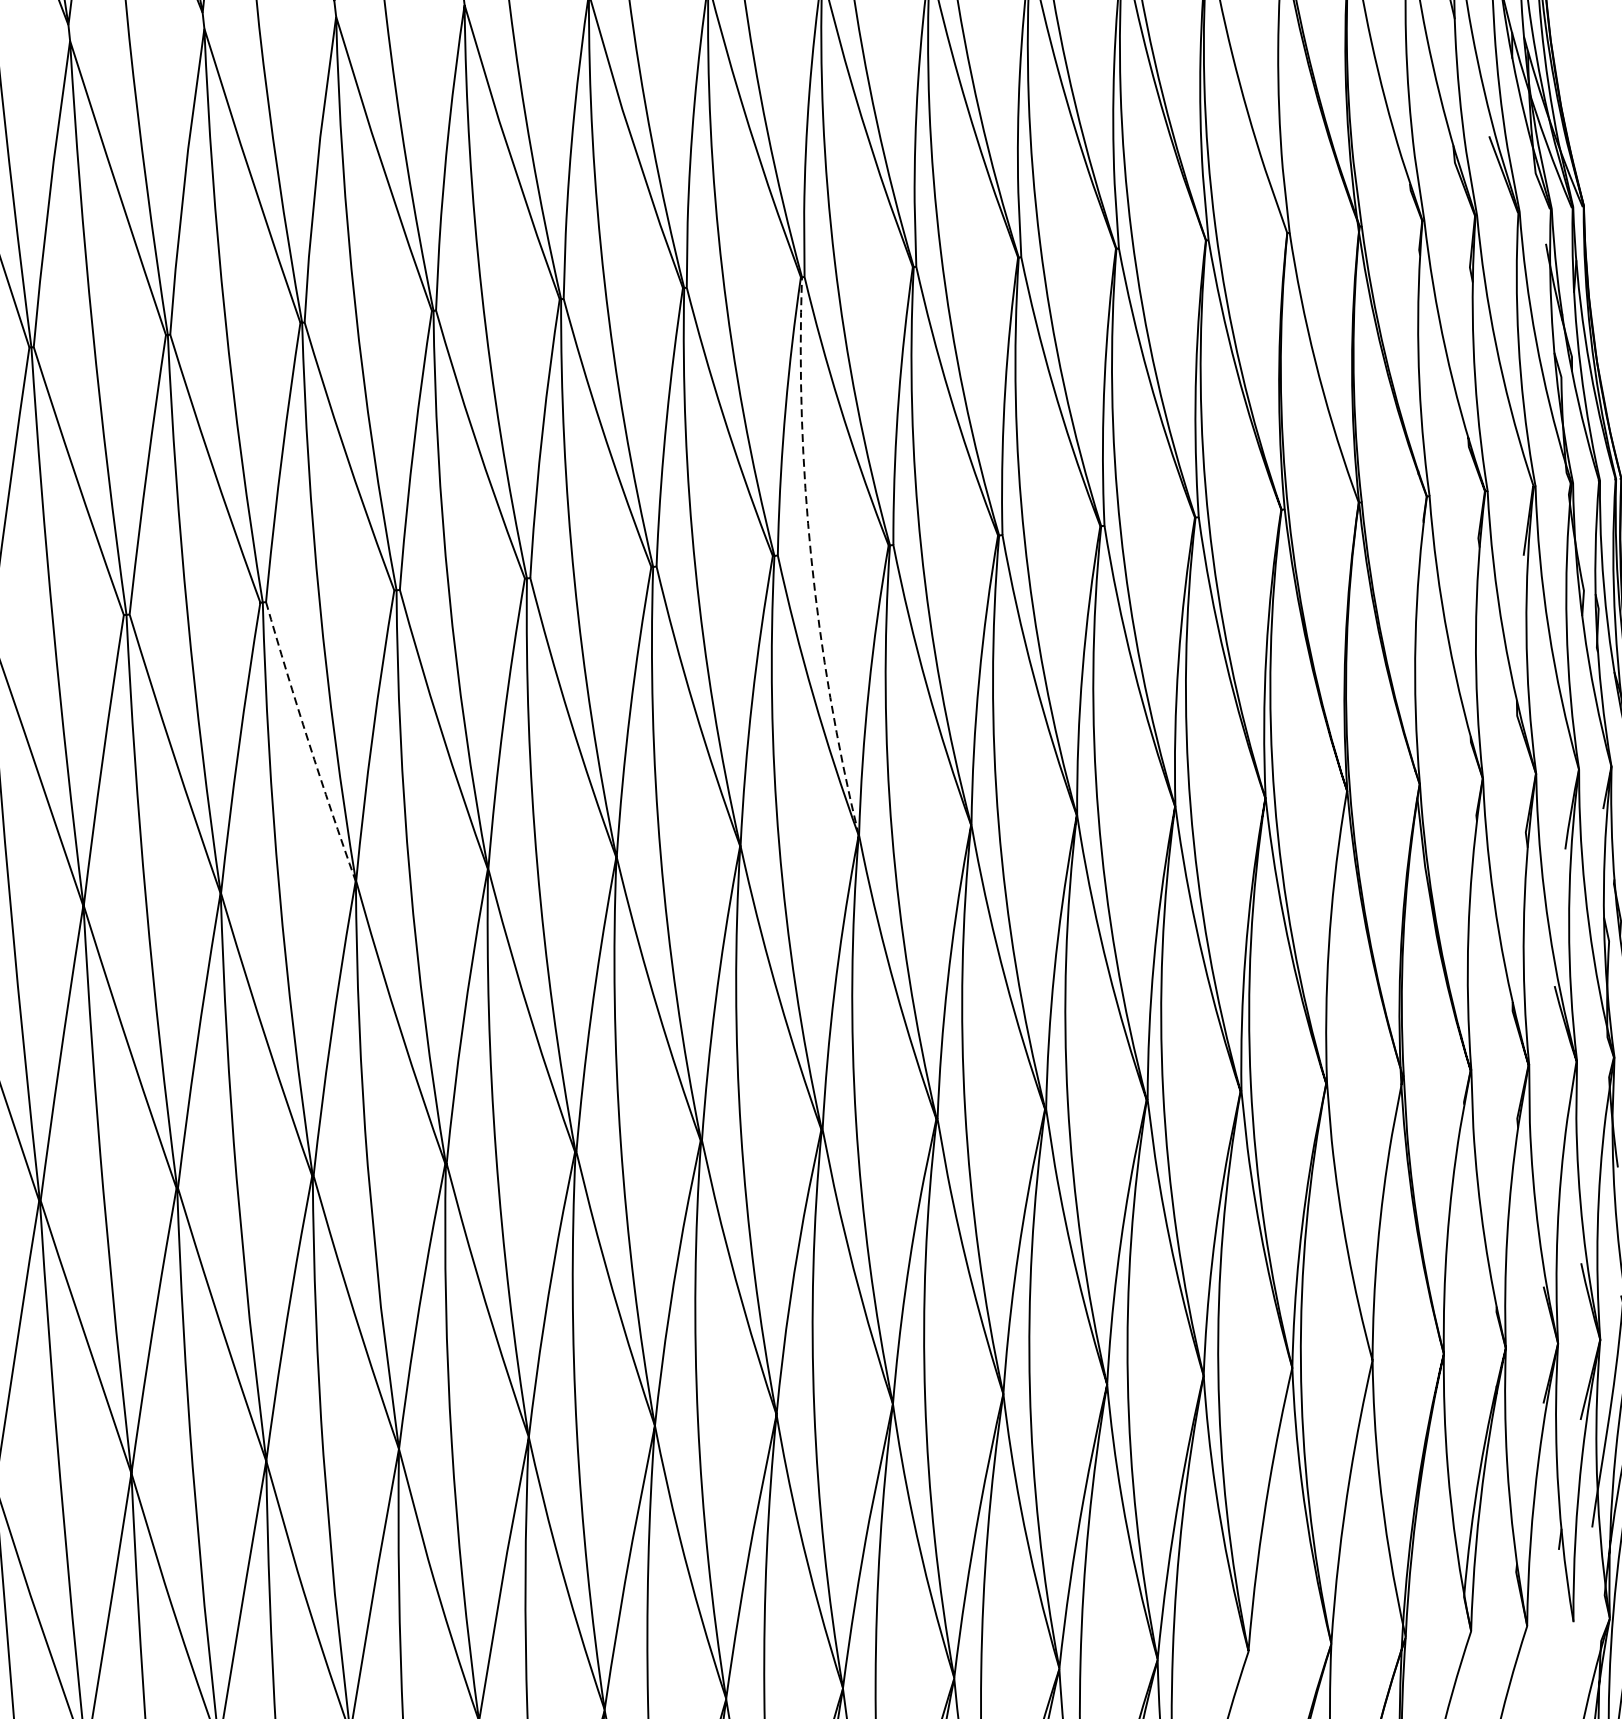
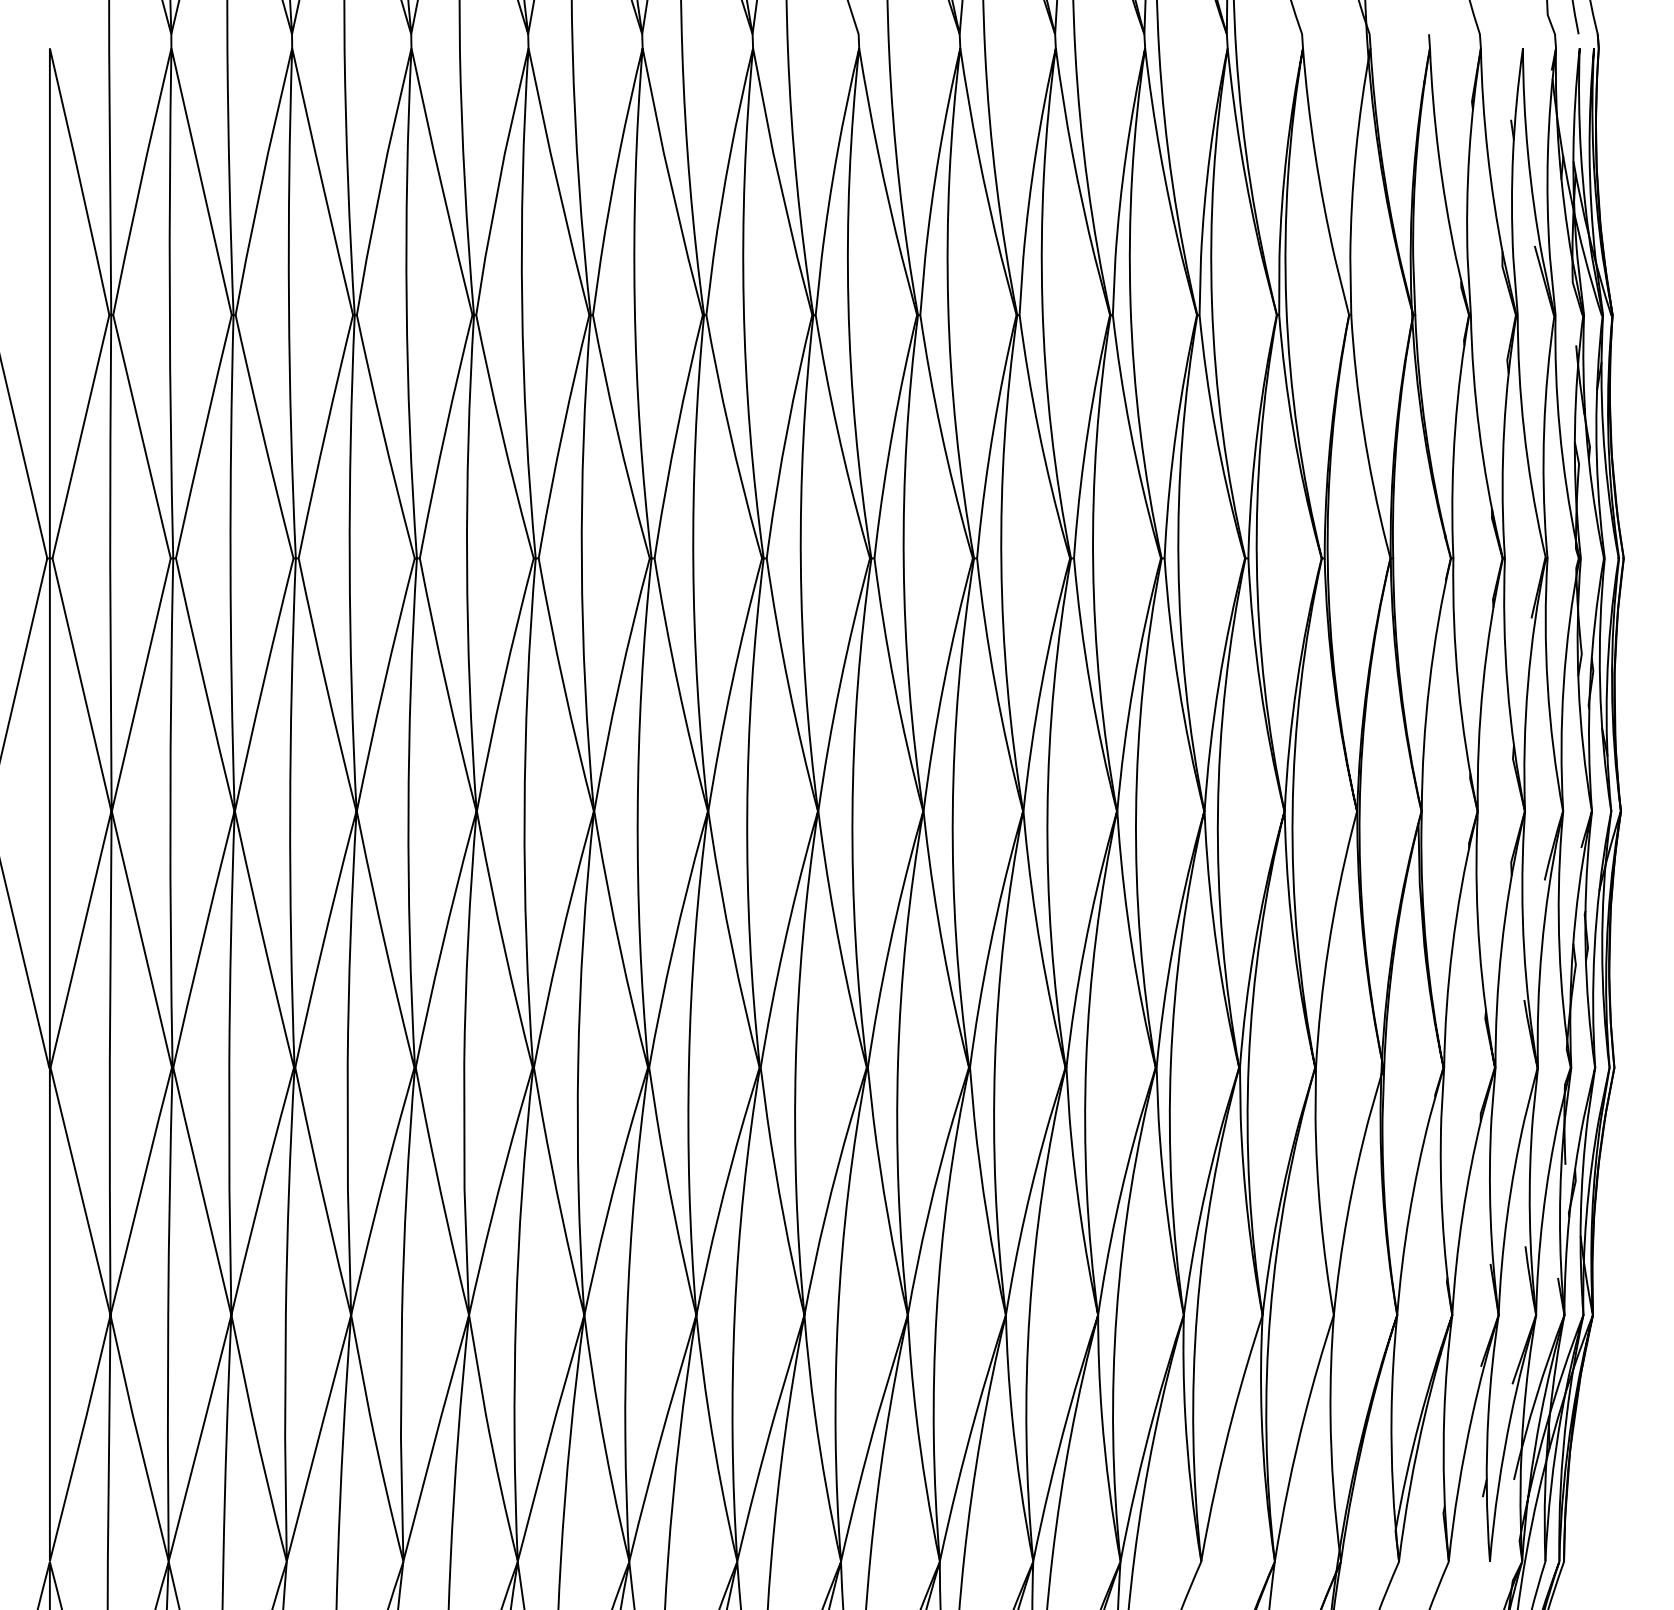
line: (810, 556) -> (903, 561), dashed -> solid
arc: (309, 742) -> (446, 685), dashed -> solid

